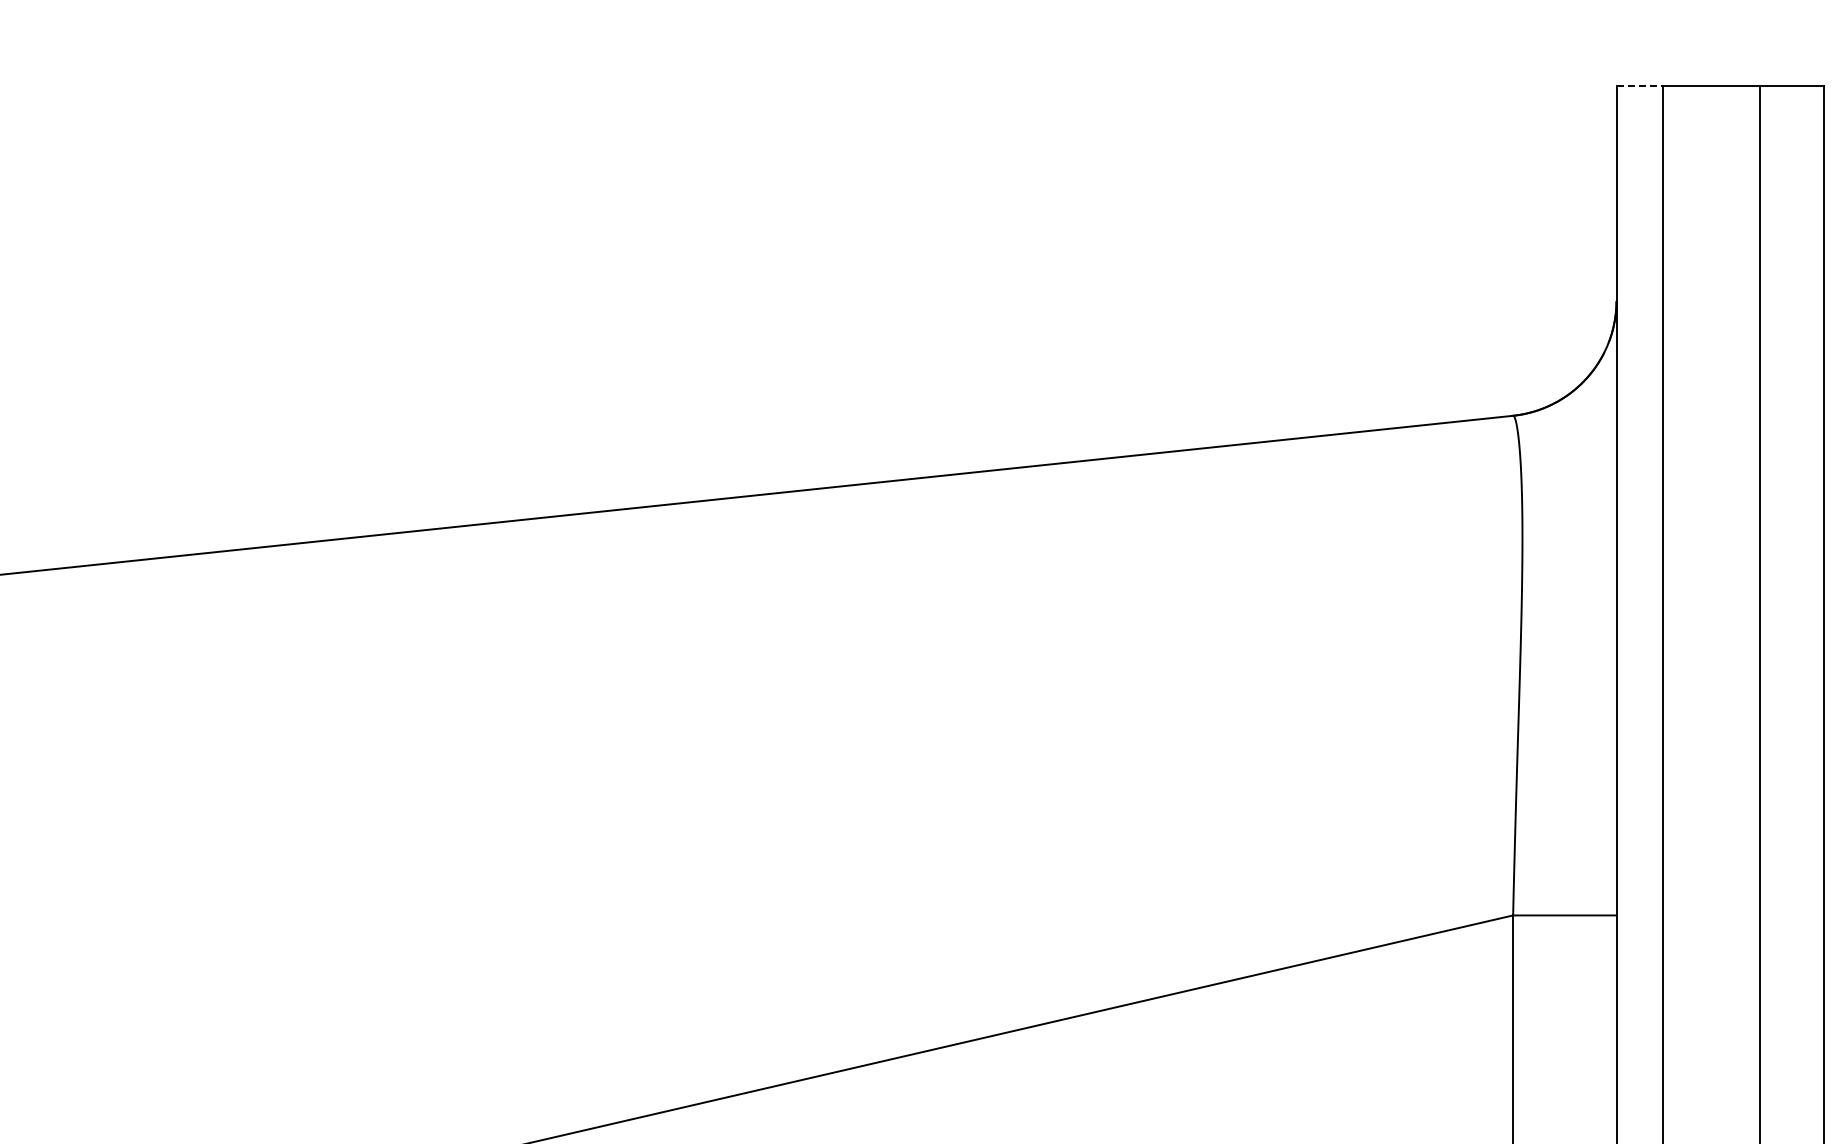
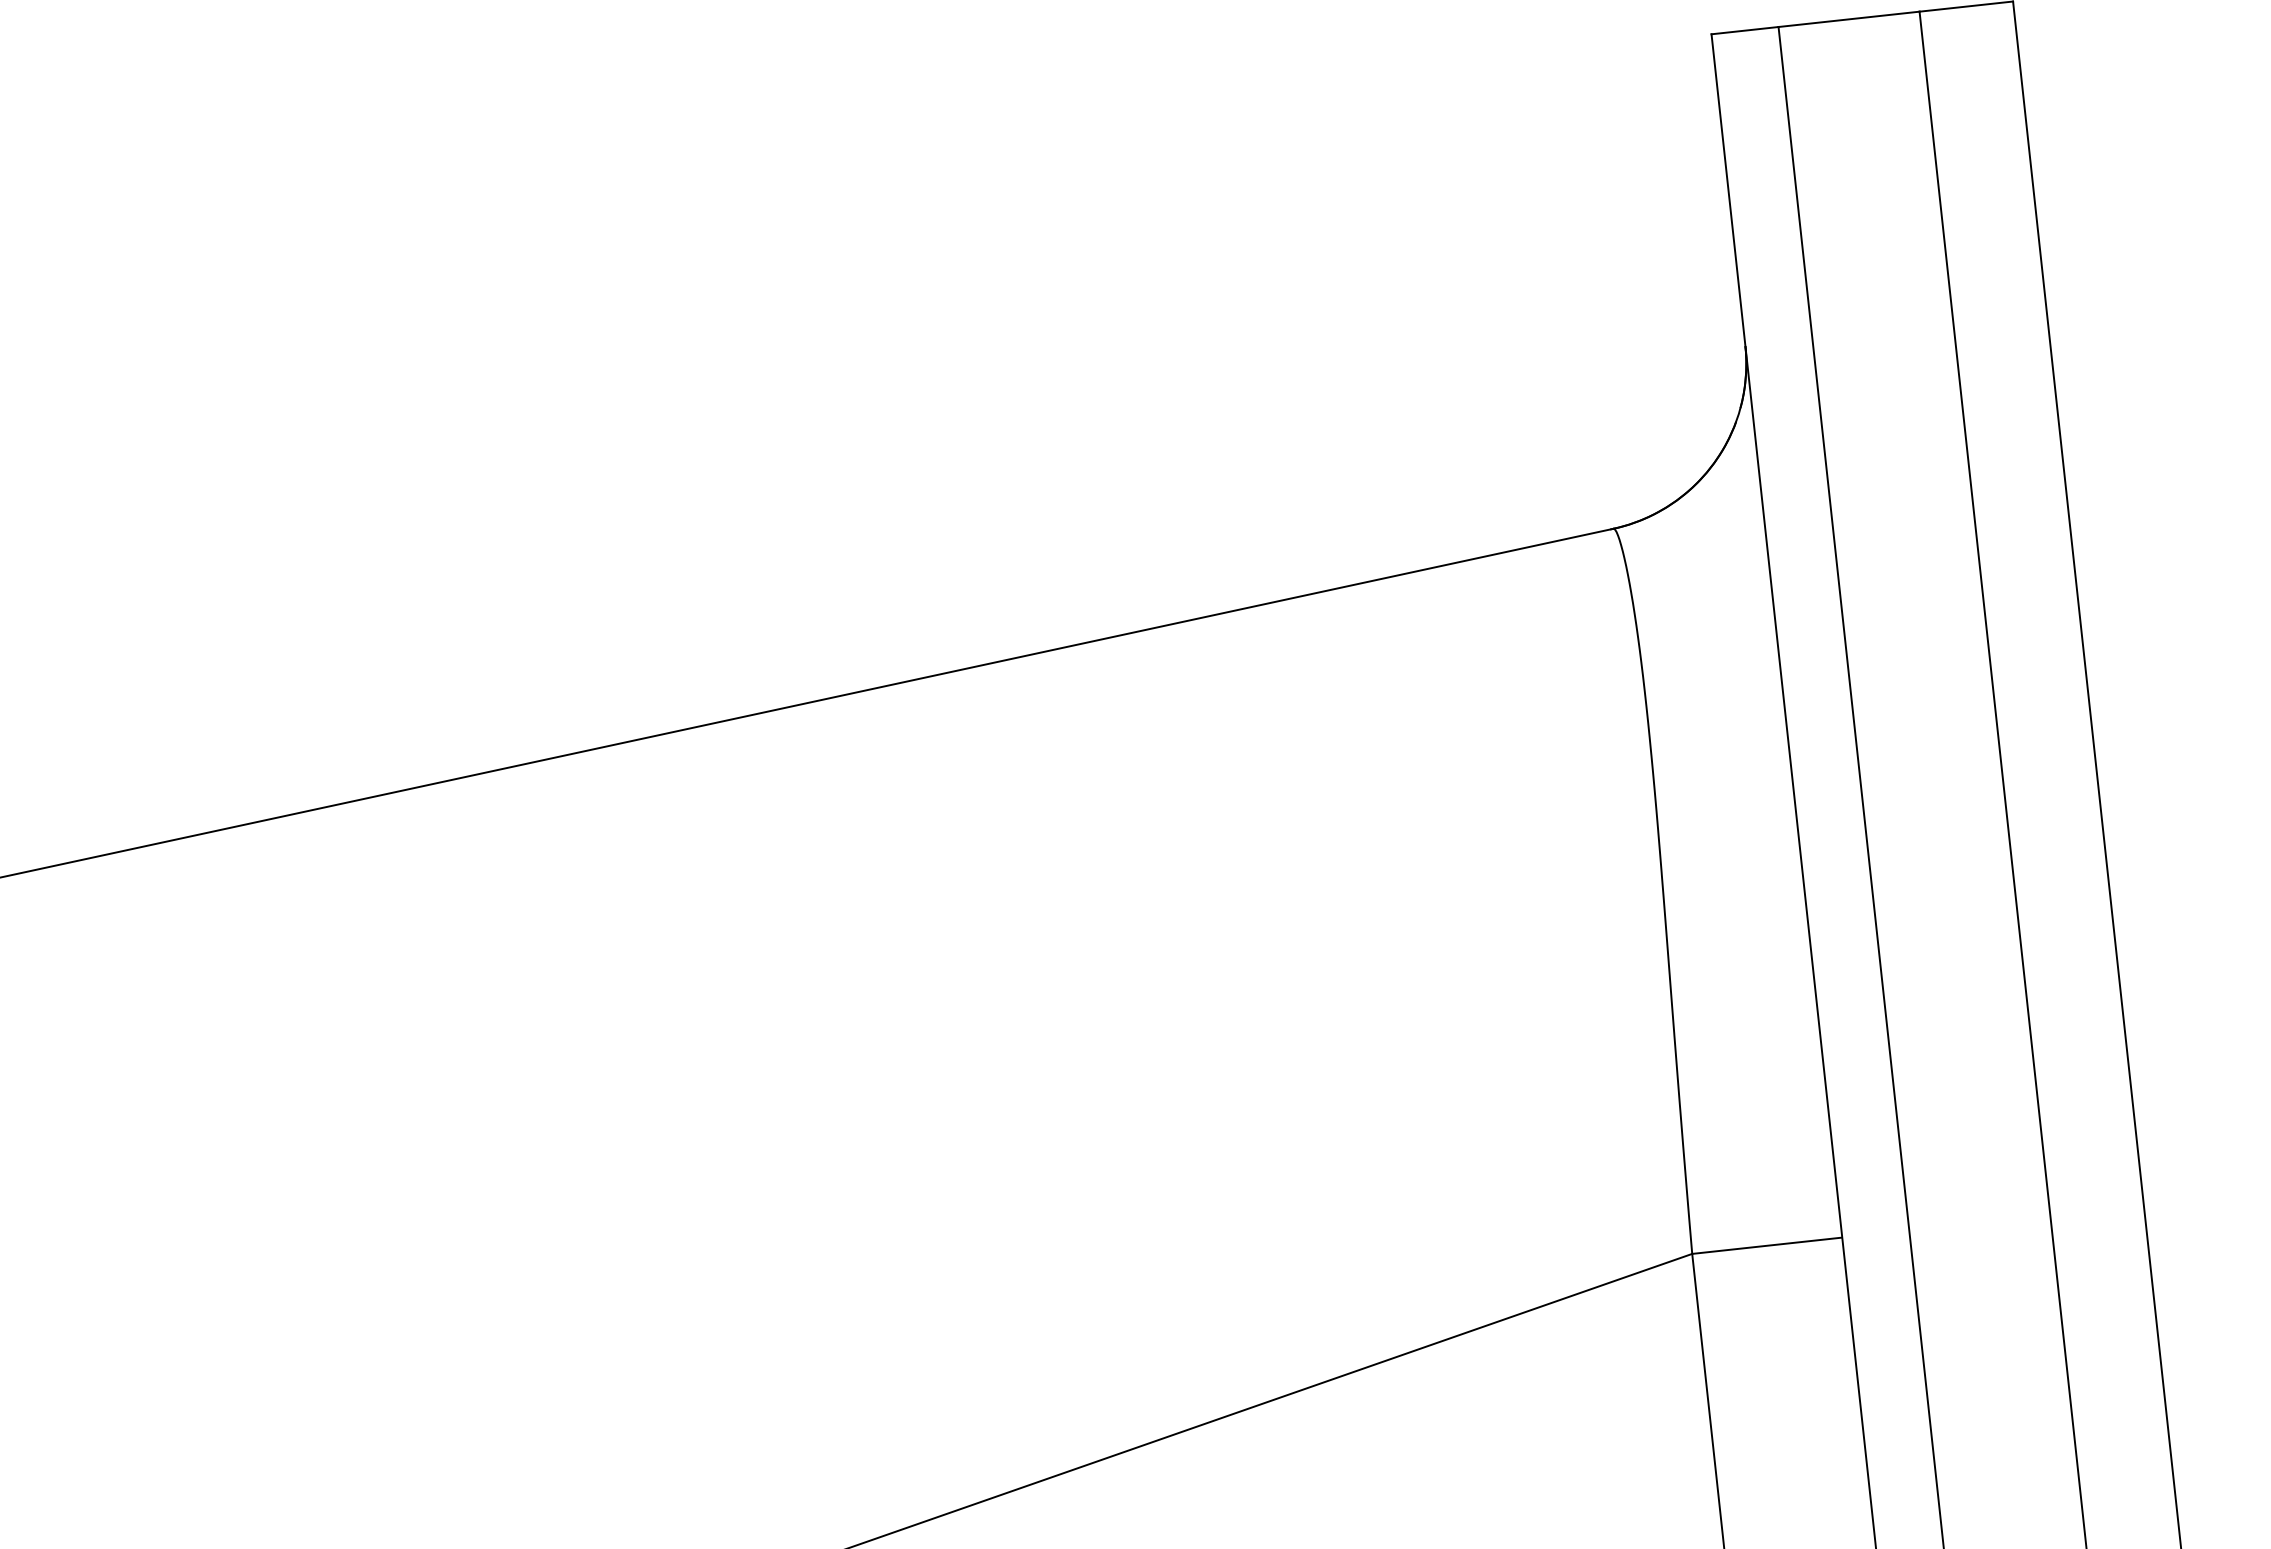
line: (1640, 86) -> (1746, 30), dashed -> solid

